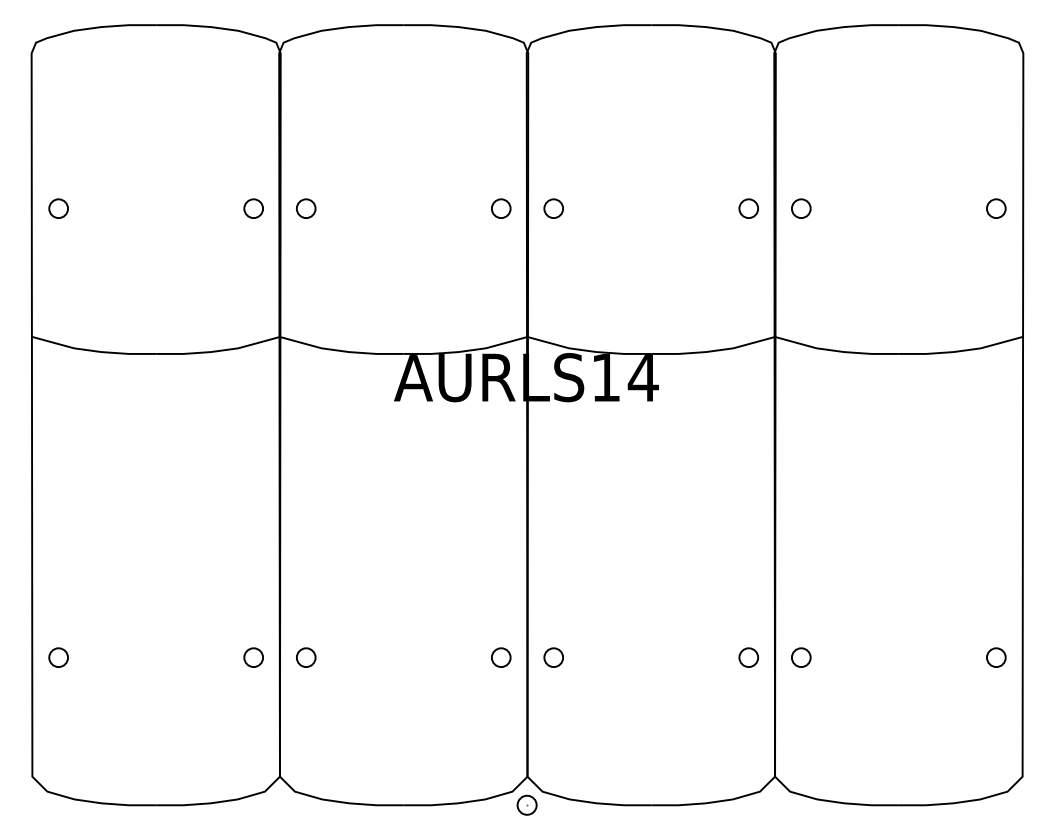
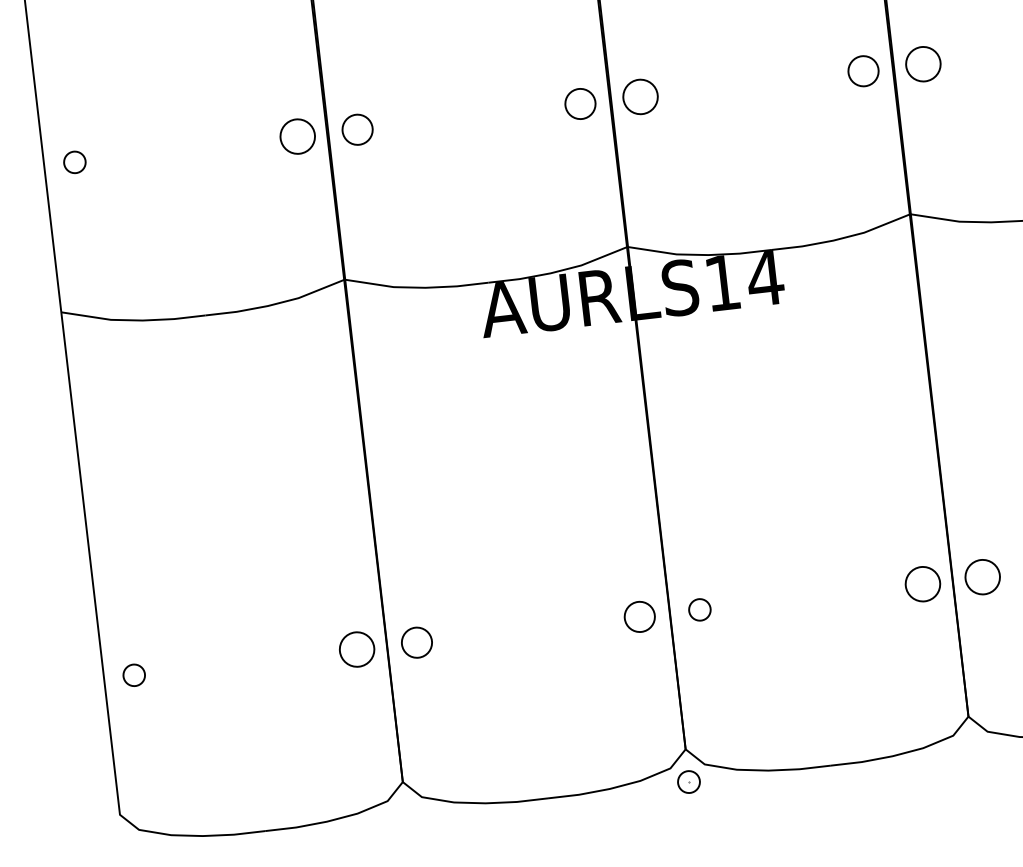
circle: (253, 208) -> (297, 136), size x1.6
circle: (306, 208) -> (358, 129), size x1.4
circle: (501, 208) -> (580, 103), size x1.4
circle: (553, 208) -> (640, 96), size x1.6
circle: (748, 208) -> (863, 70), size x1.4
circle: (800, 208) -> (922, 64), size x1.6
circle: (253, 657) -> (356, 649), size x1.6
circle: (306, 657) -> (417, 642), size x1.4
circle: (501, 657) -> (640, 616), size x1.4
circle: (748, 657) -> (922, 583), size x1.6
circle: (800, 657) -> (981, 577), size x1.6

